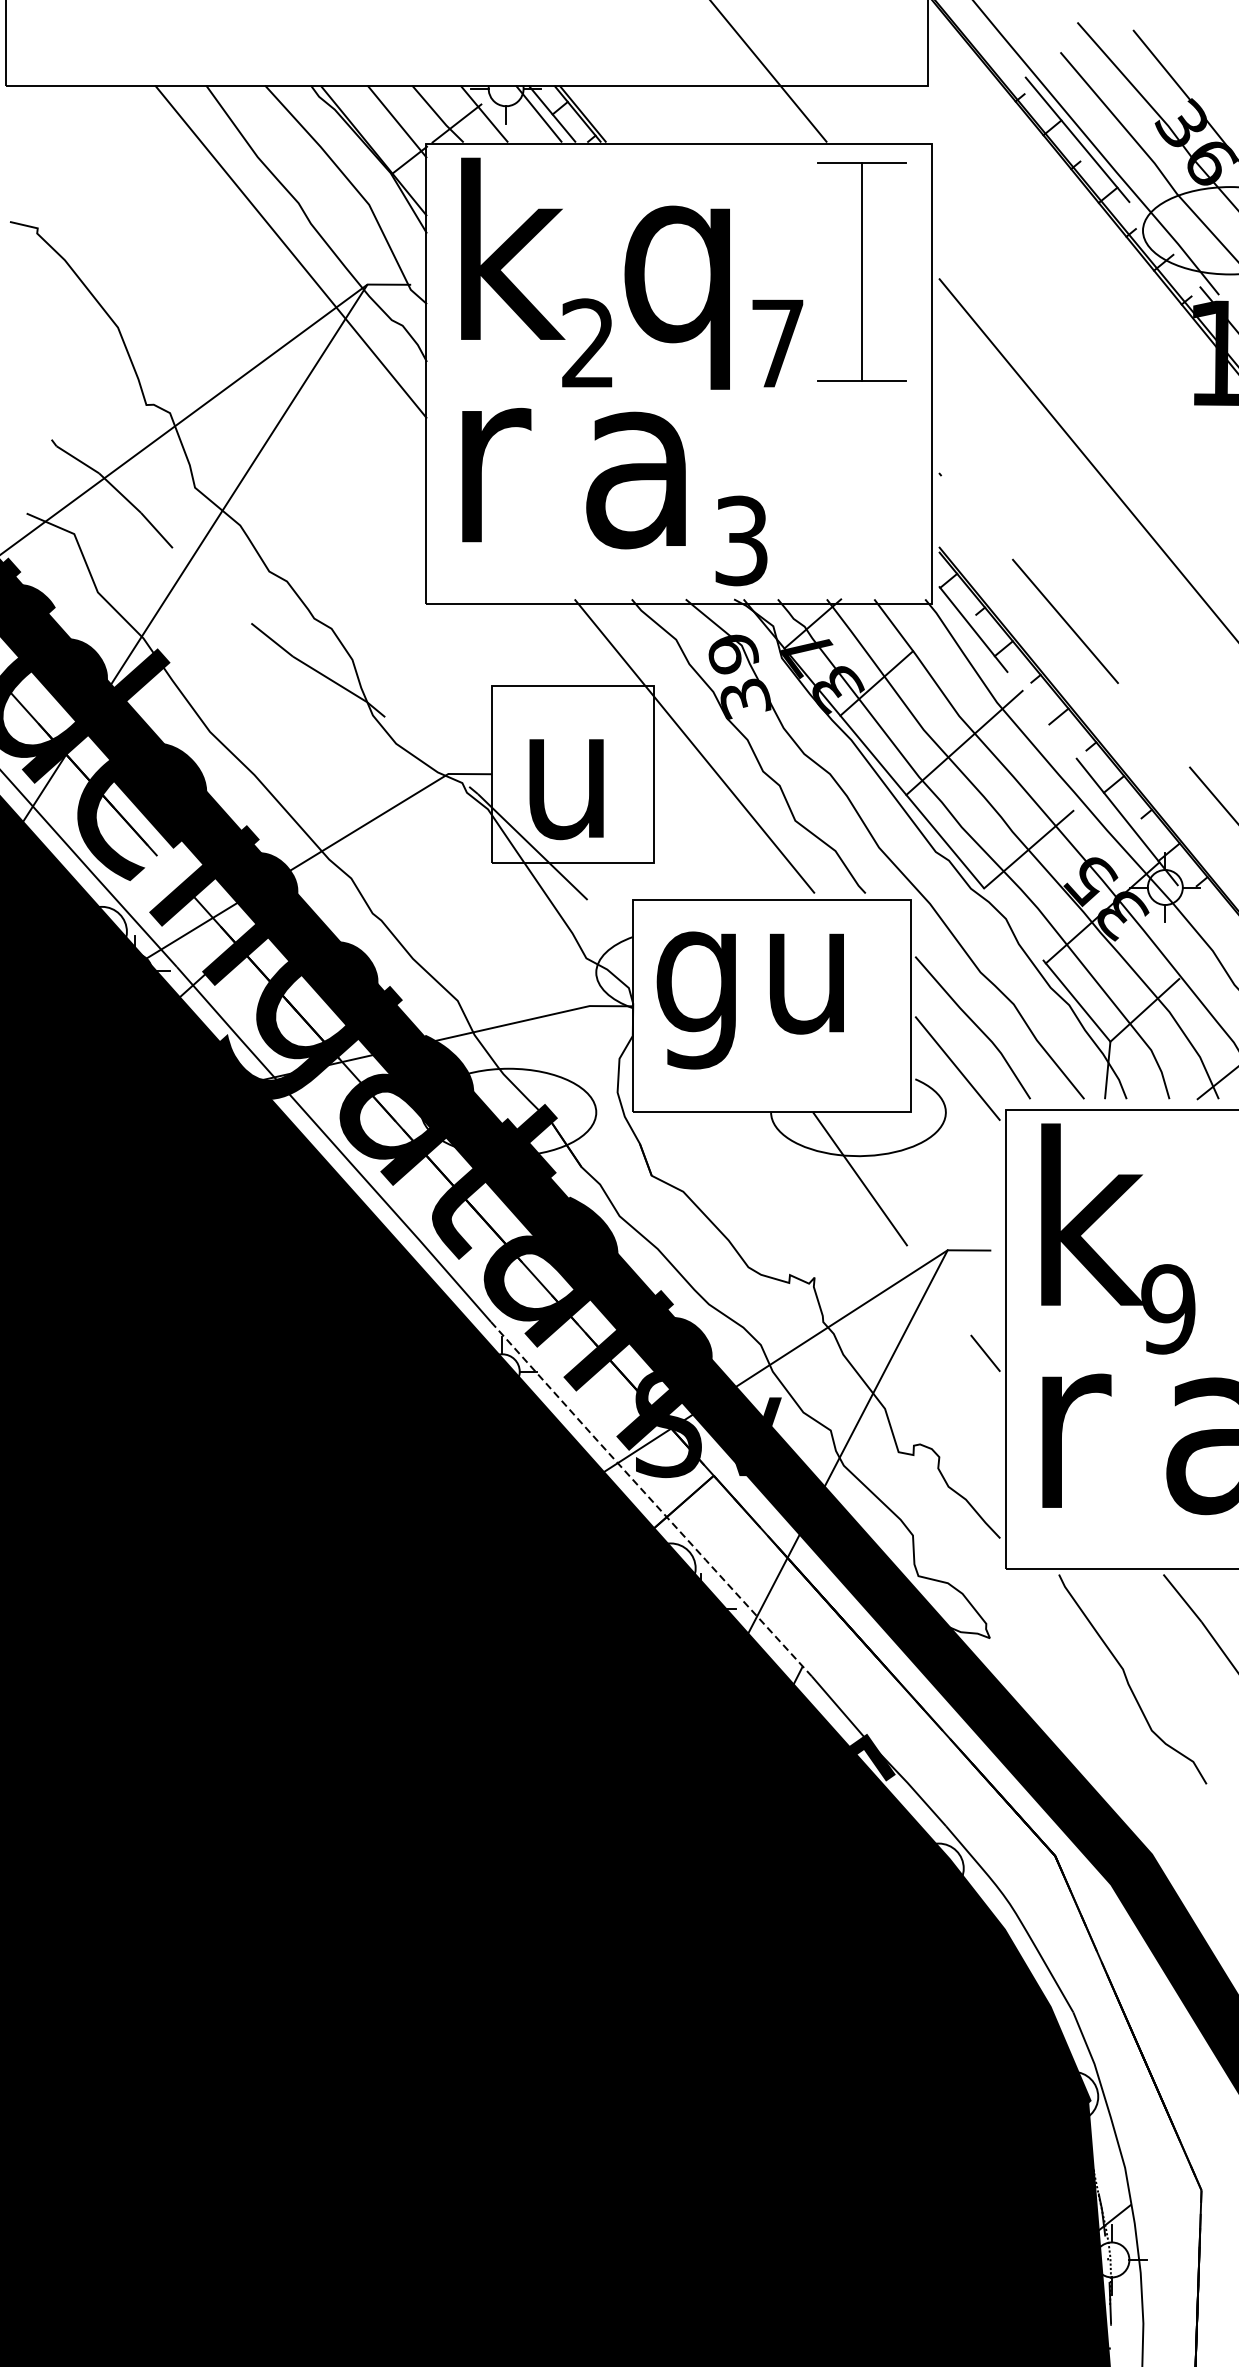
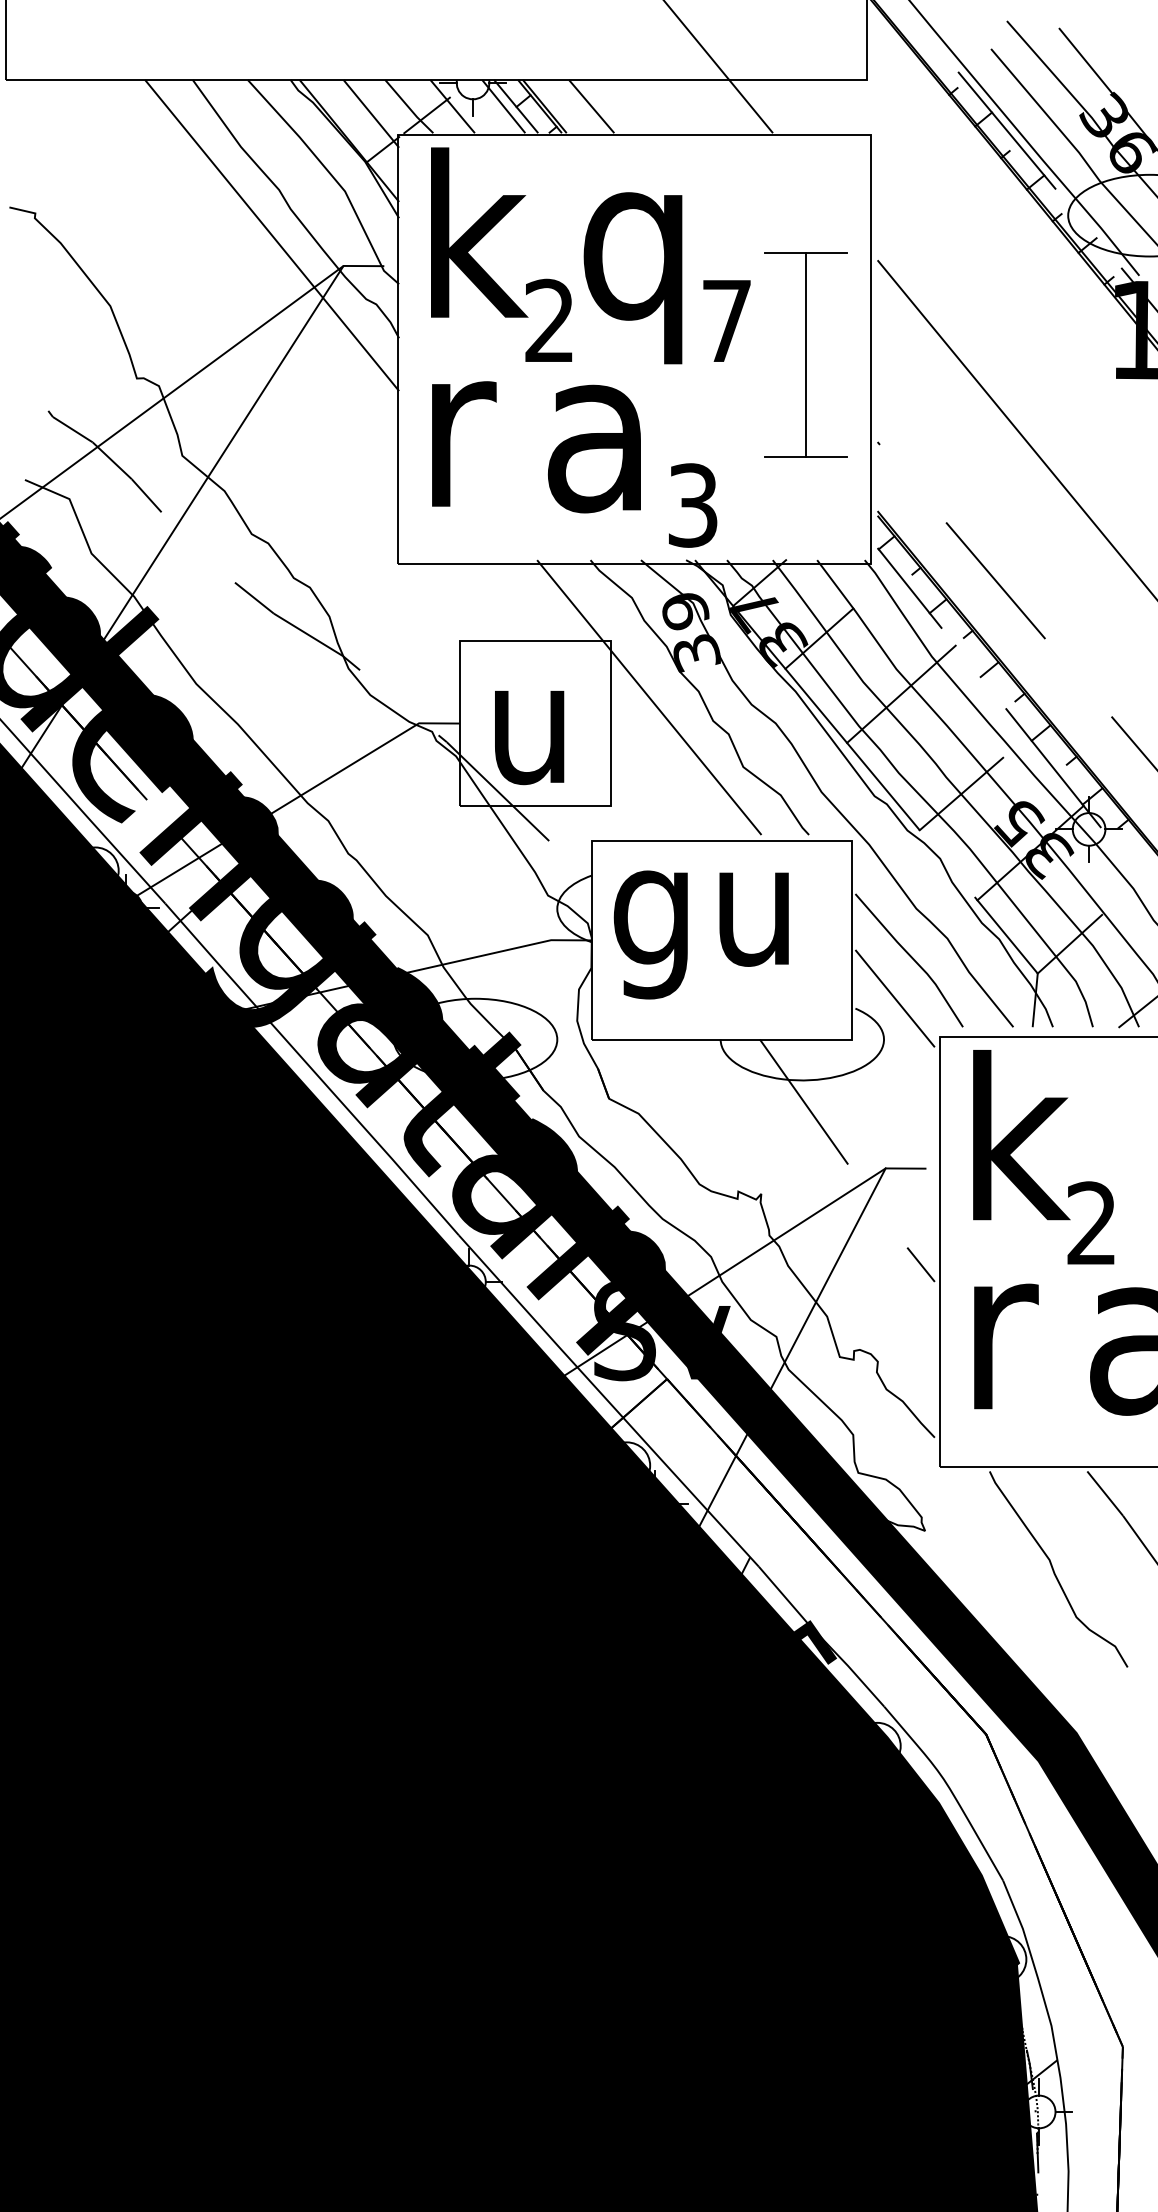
line: (632, 113) -> (591, 106), added
part: (861, 271) -> (805, 354), moved
text: (1167, 1309) -> (1091, 1223), 9 -> 2
line: (651, 1499) -> (608, 1401), dashed -> solid

